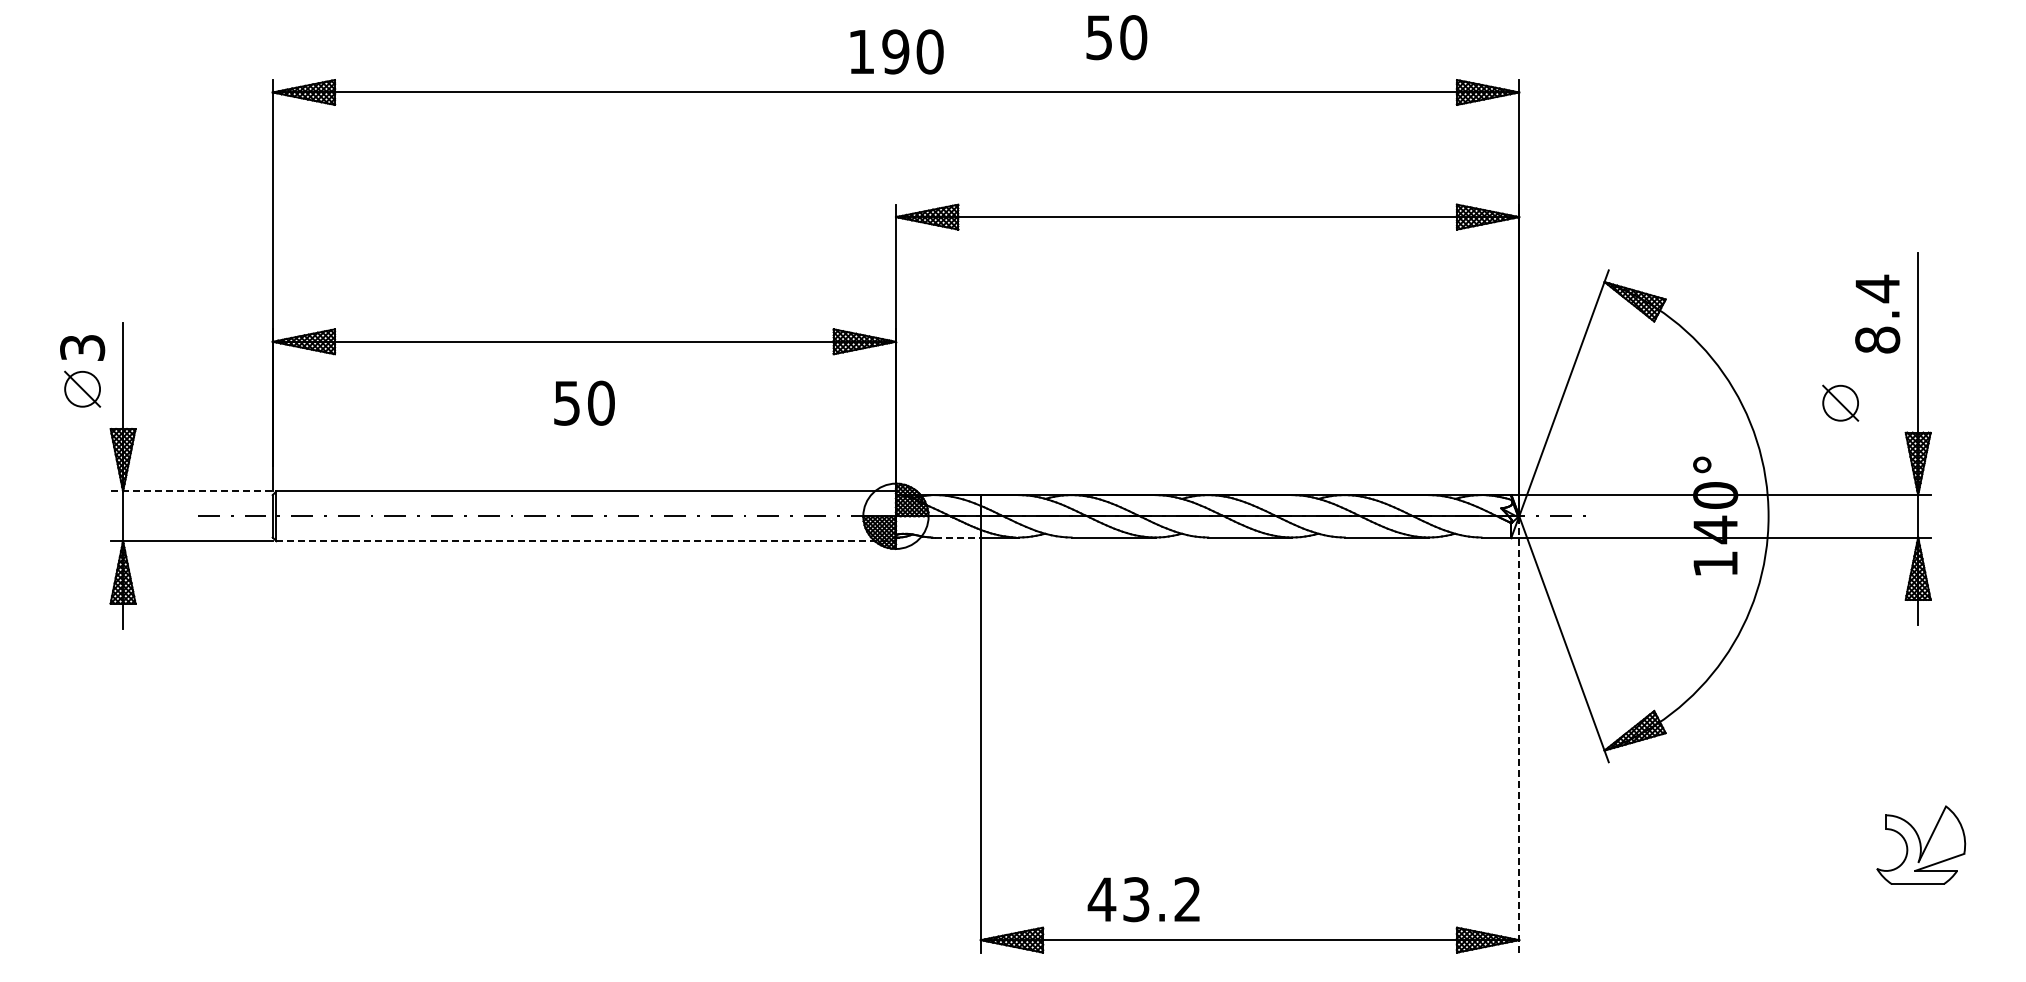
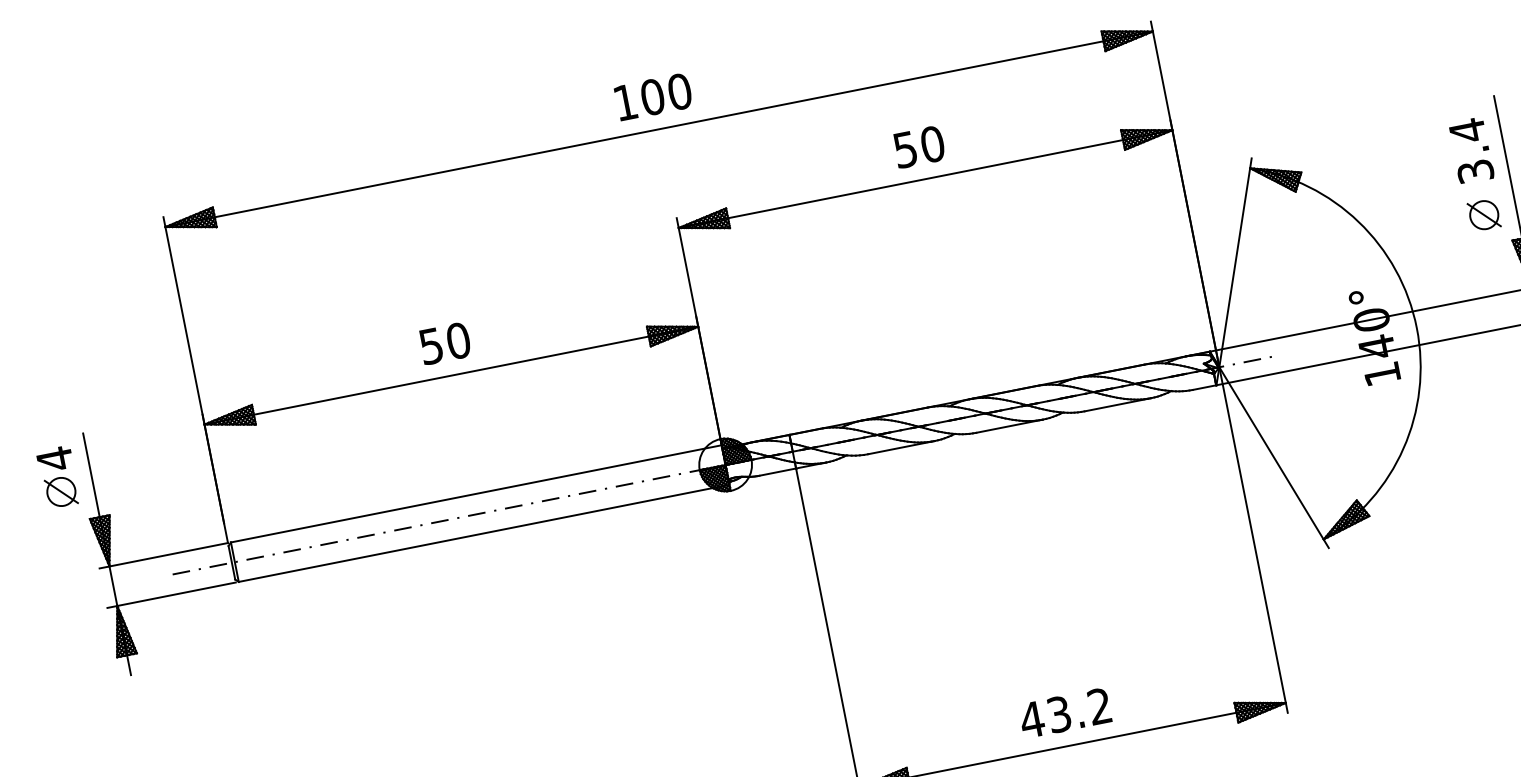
text: (1116, 37) -> (919, 146), moved
text: (895, 51) -> (652, 96), 190 -> 100
text: (1877, 339) -> (1475, 171), 8.4 -> 3.4
text: (82, 347) -> (54, 458), 3 -> 4
text: (584, 402) -> (445, 342), moved
part: (1840, 402) -> (1484, 214), moved
line: (192, 491) -> (164, 555), dashed -> solid
line: (957, 537) -> (777, 472), dashed -> solid
line: (586, 541) -> (484, 533), dashed -> solid
line: (1519, 733) -> (1253, 539), dashed -> solid
text: (1143, 899) -> (1064, 713), moved

